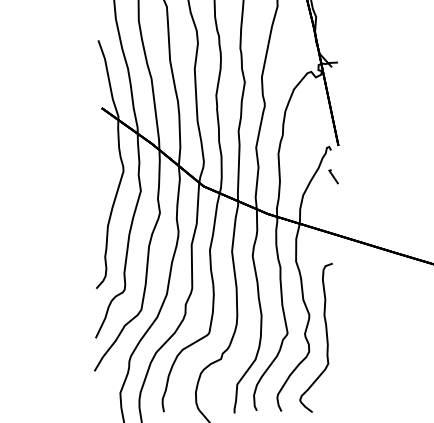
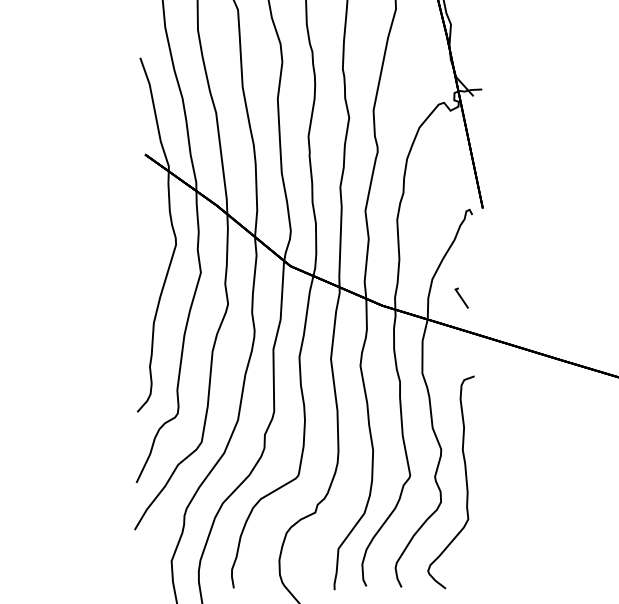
line: (333, 176) -> (461, 297), moved

